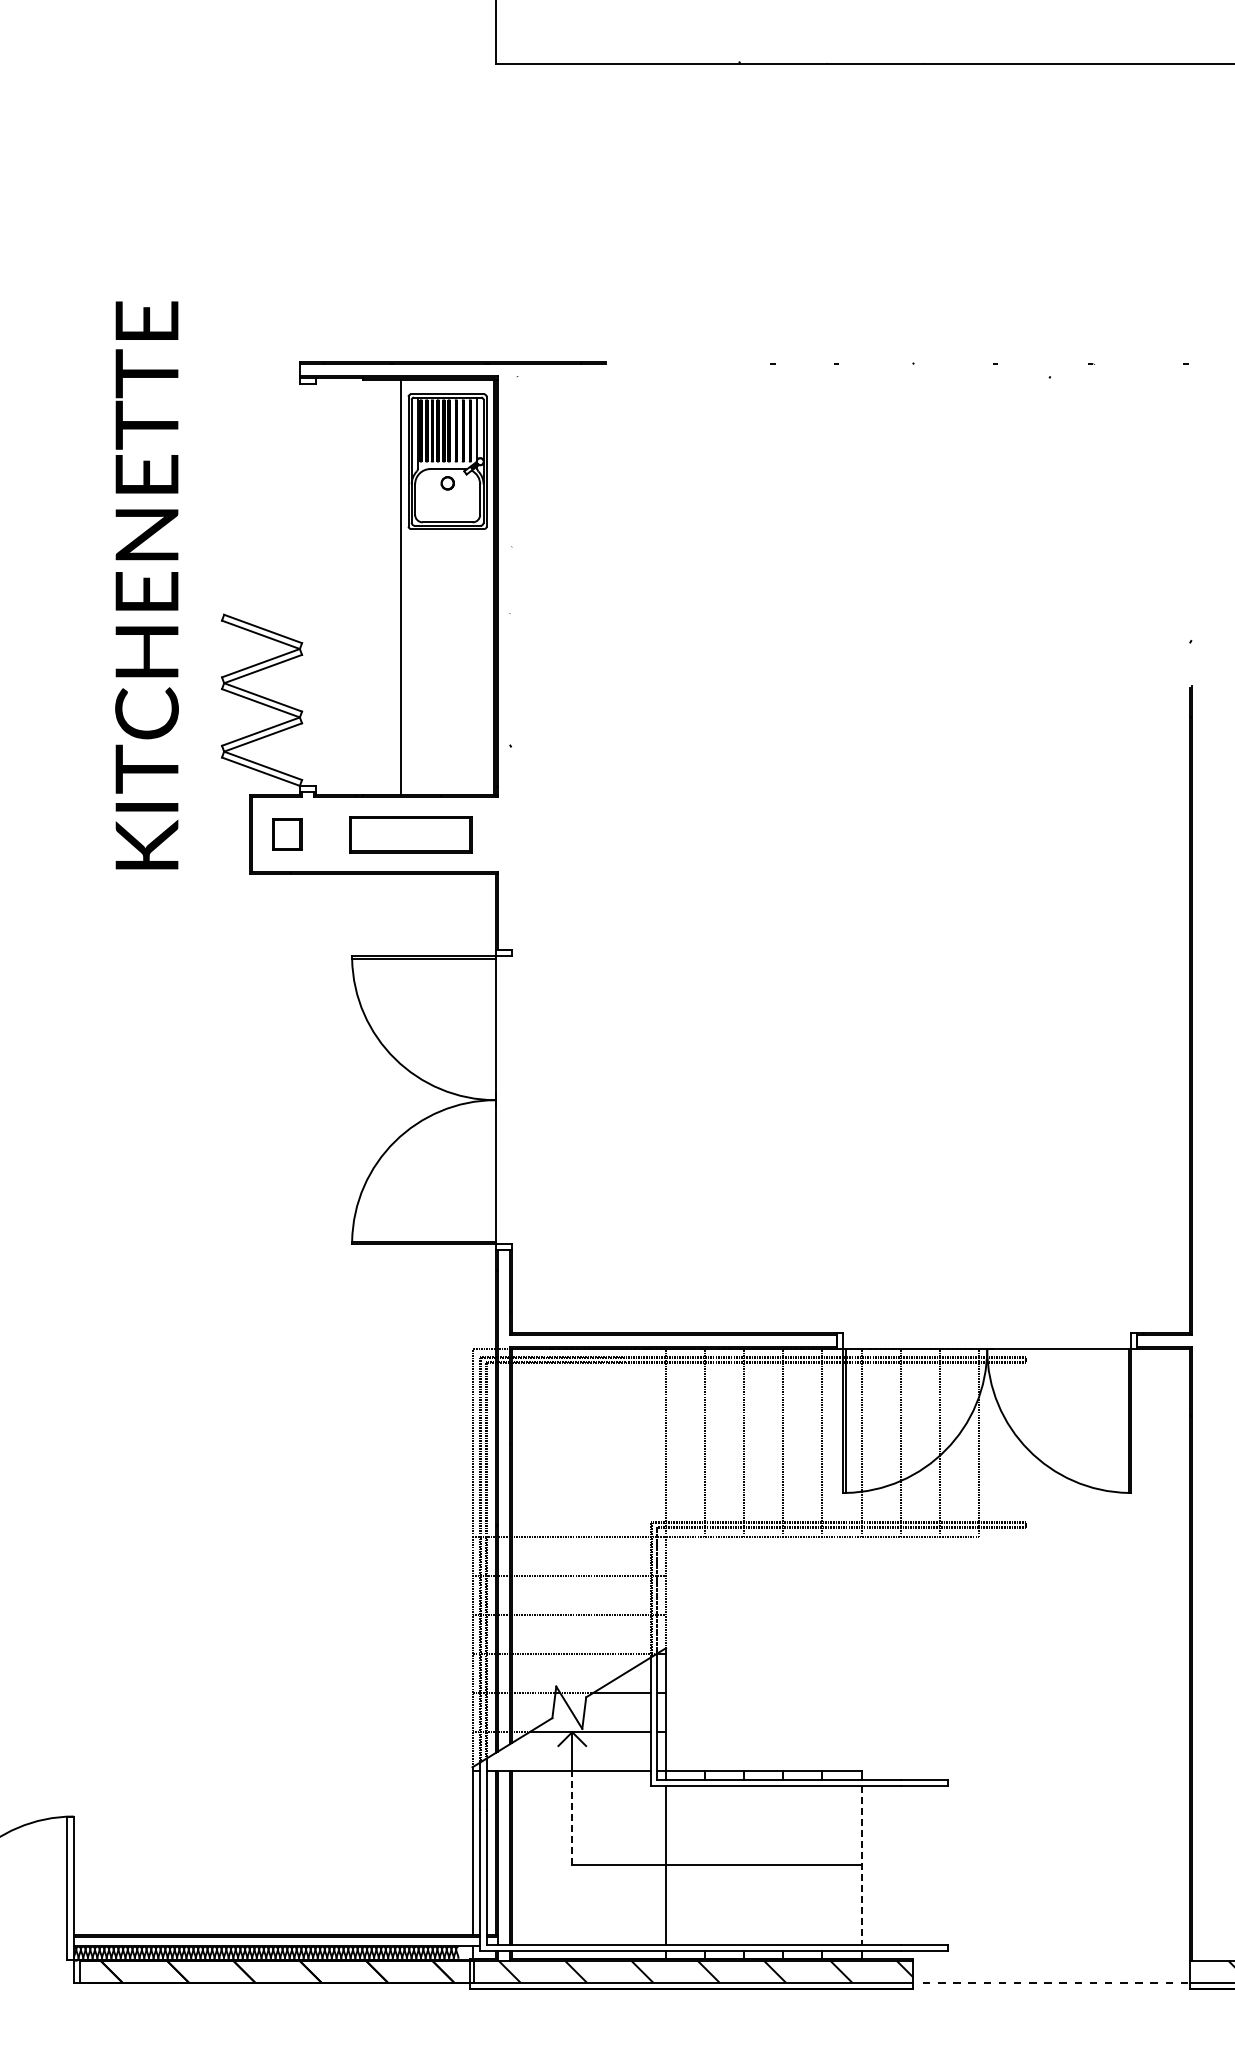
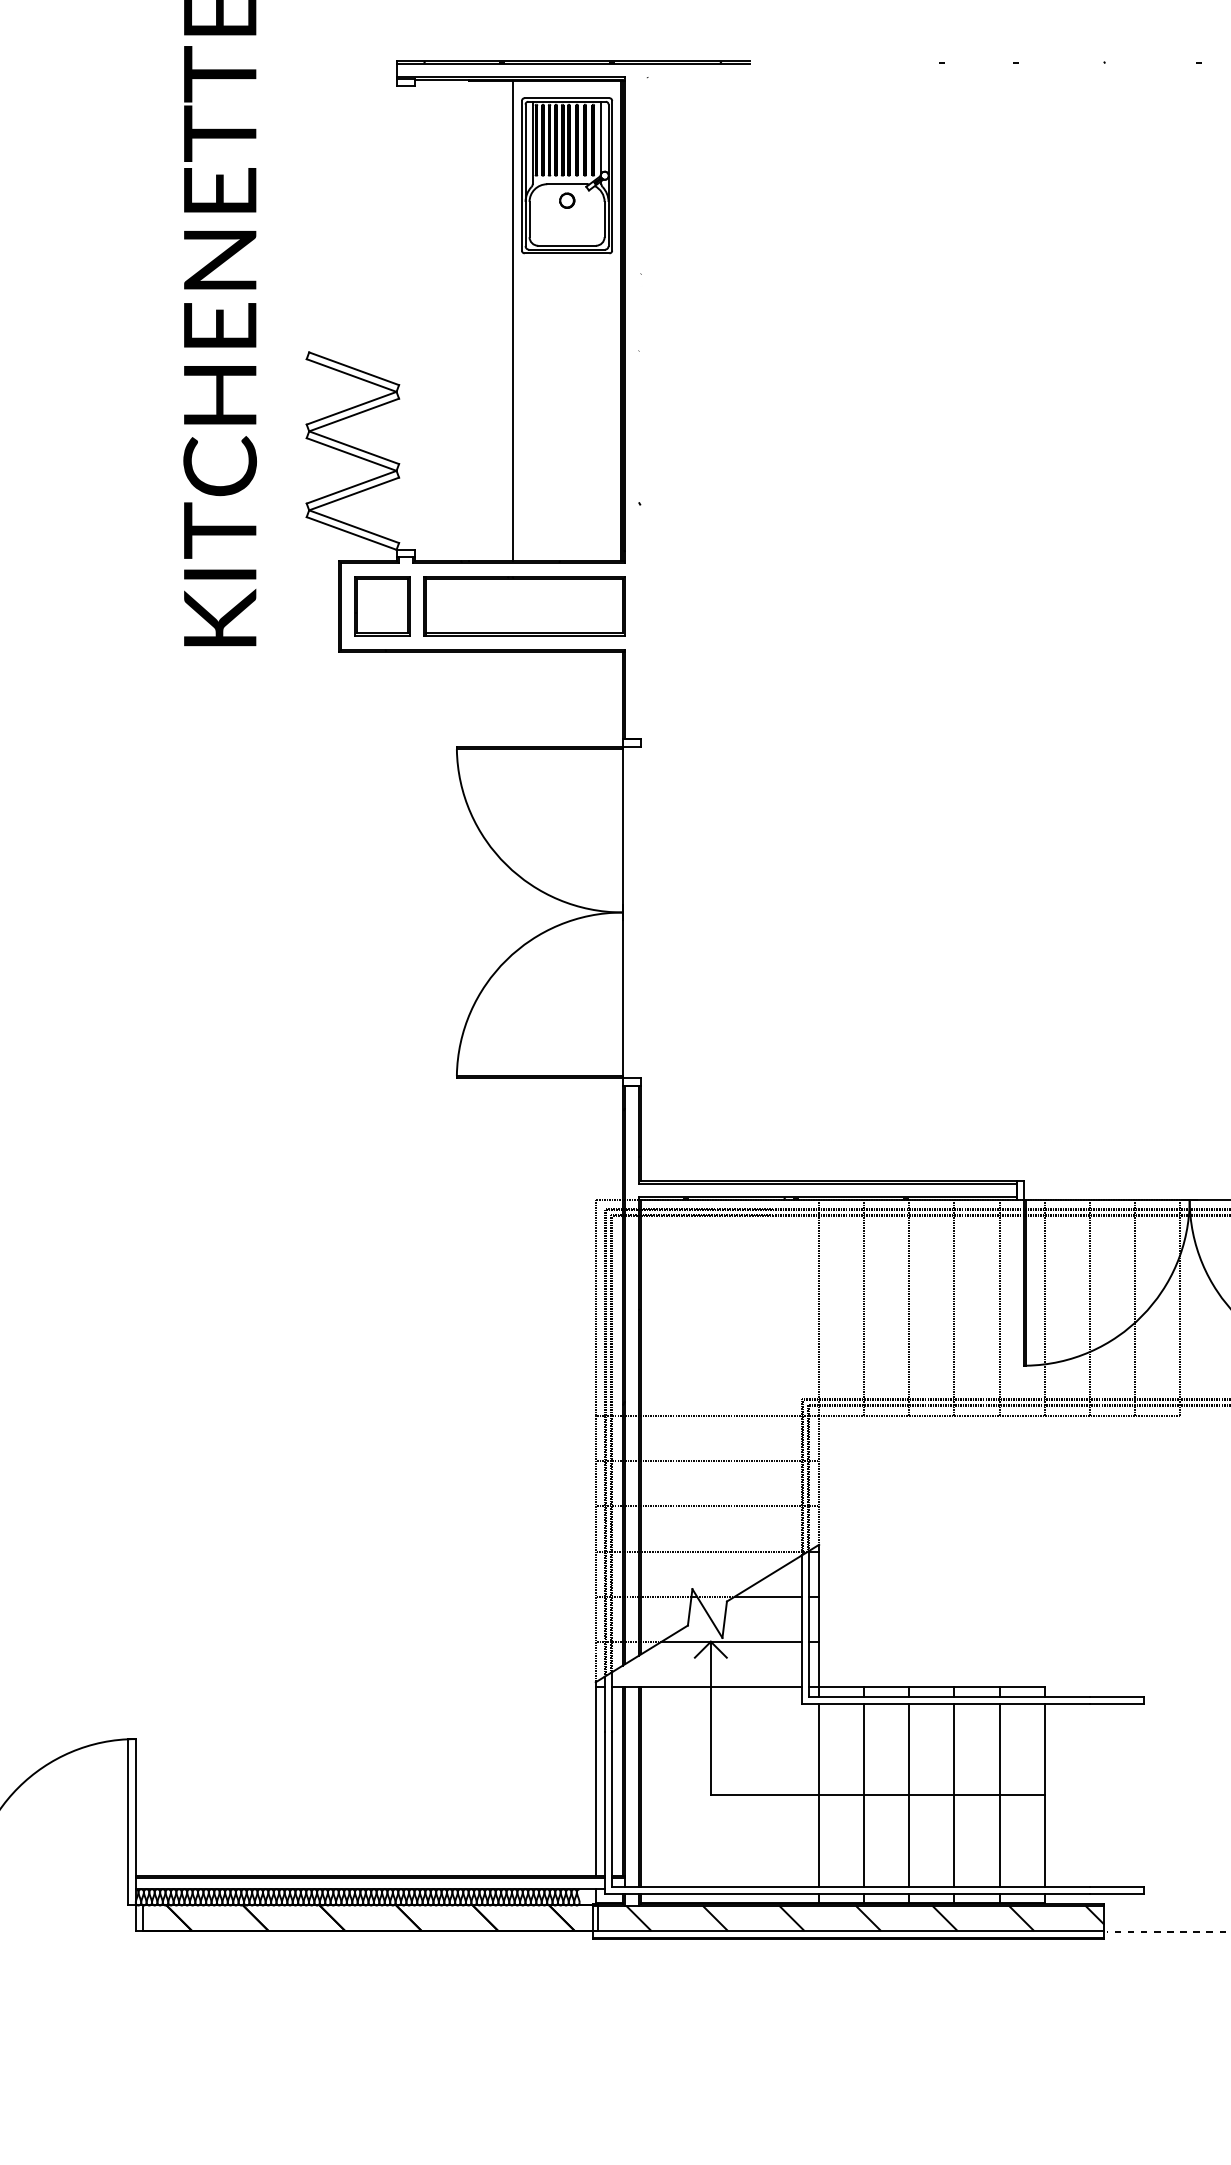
part: (286, 834) -> (381, 605), size x1.67
part: (410, 834) -> (524, 605), size x1.43
line: (572, 1818) -> (711, 1741), dashed -> solid
line: (705, 1865) -> (864, 1795), added
line: (744, 1865) -> (909, 1795), added
line: (783, 1865) -> (954, 1795), added
line: (822, 1865) -> (999, 1795), added
line: (861, 1865) -> (1044, 1795), dashed -> solid

